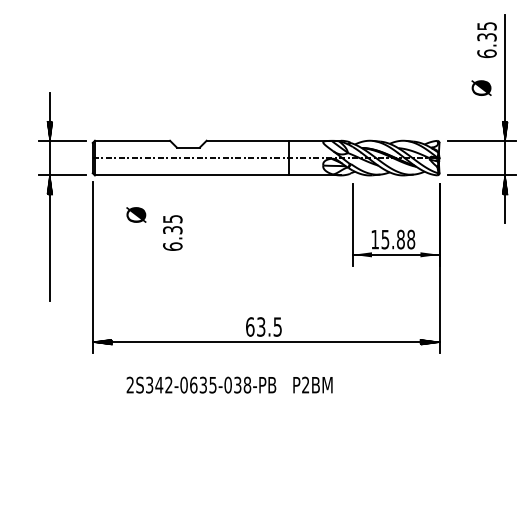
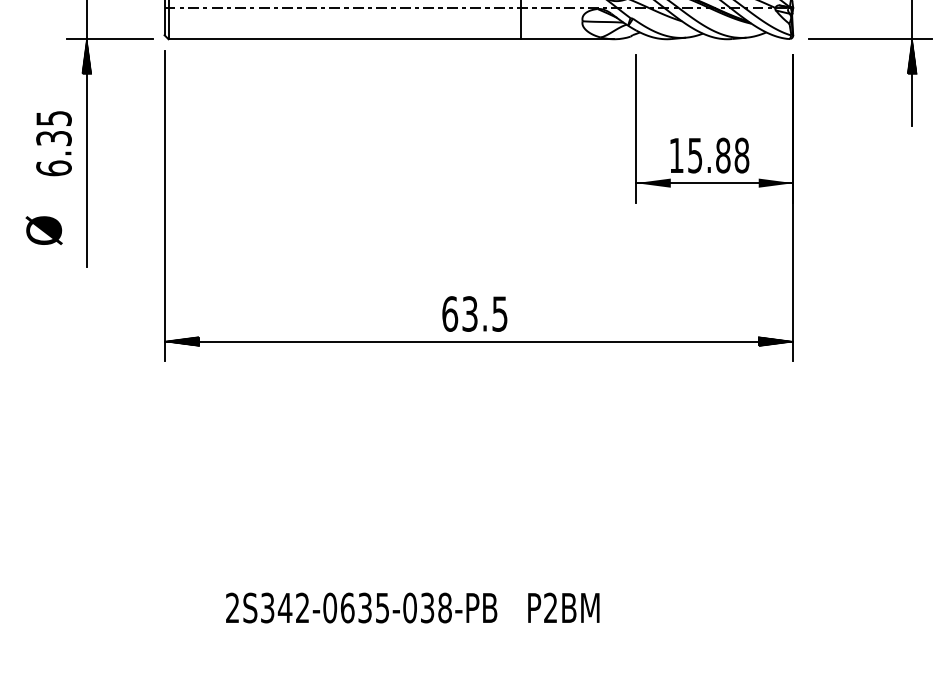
text: (136, 214) -> (44, 229), moved
text: (172, 232) -> (53, 142), moved
text: (229, 384) -> (412, 606), moved

